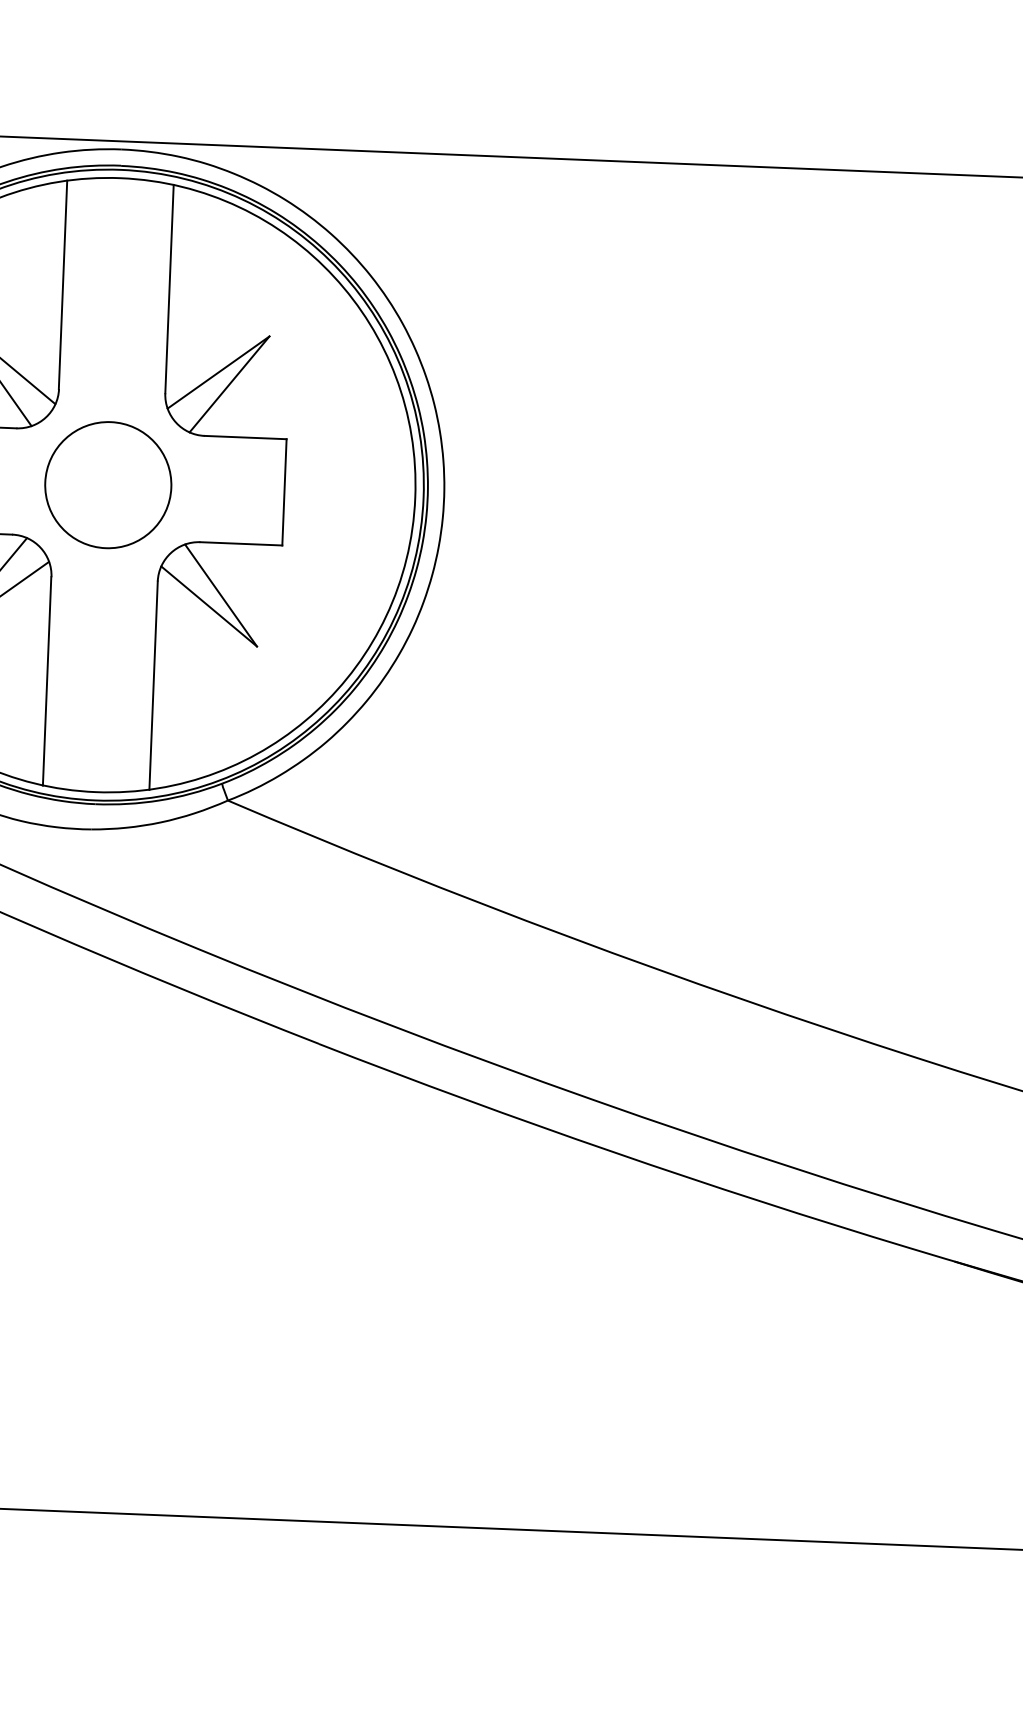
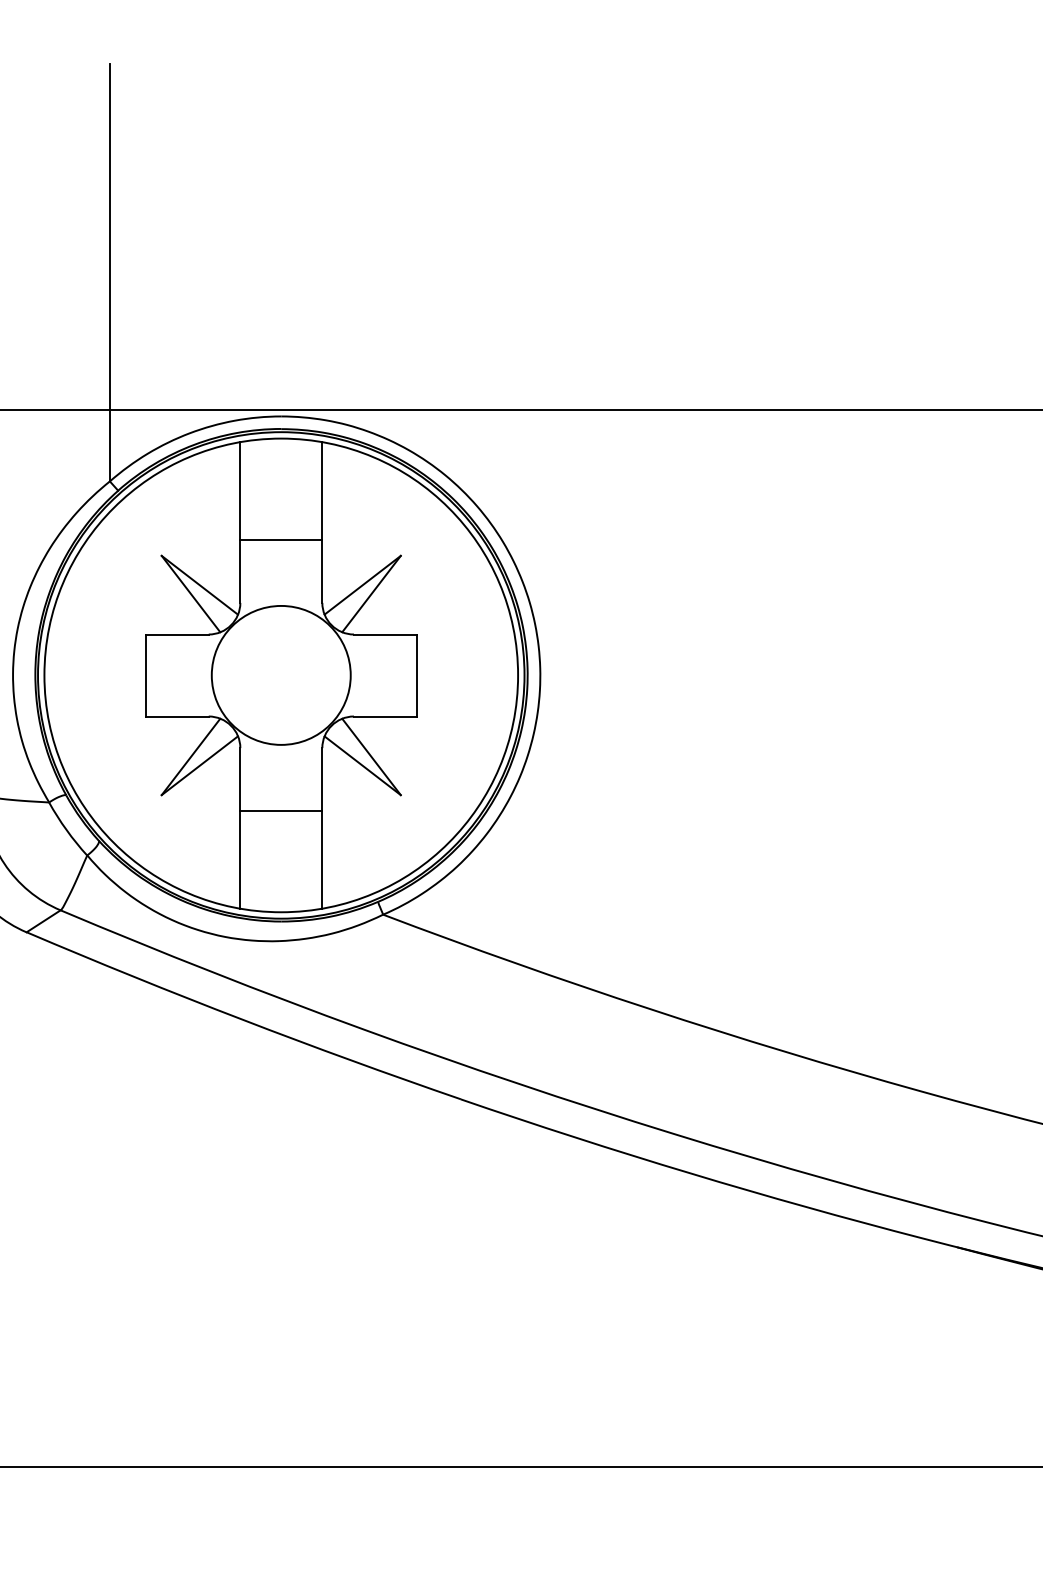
line: (115, 308) -> (281, 539), added
circle: (107, 483) -> (280, 674), size x1.43
line: (101, 661) -> (281, 811), added

